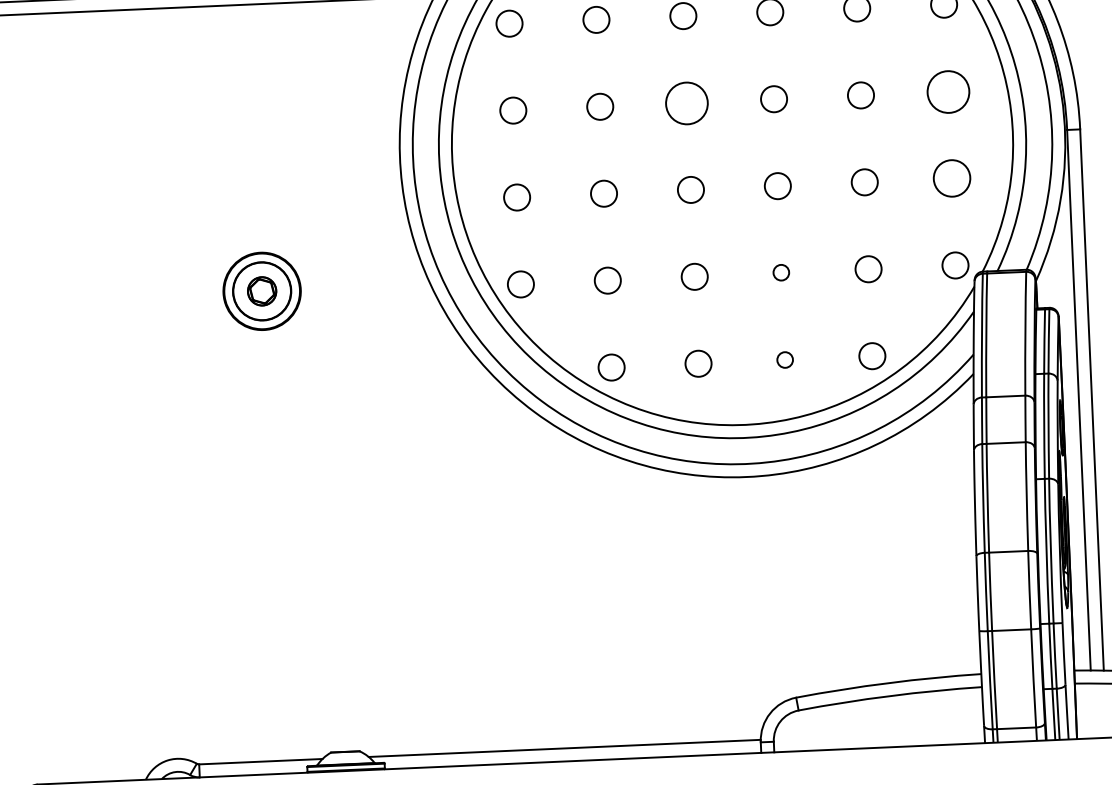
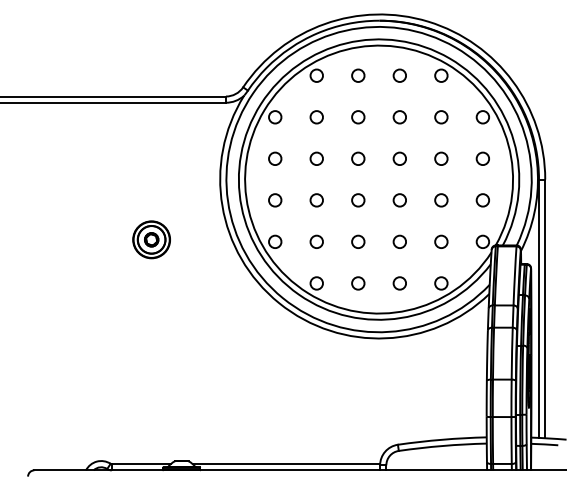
circle: (946, 90) -> (482, 158), size x0.62
circle: (687, 102) -> (358, 158), size x0.62
circle: (950, 178) -> (482, 200), size x0.71
circle: (780, 272) -> (399, 241), size x1.67
circle: (784, 360) -> (399, 283), size x1.67

